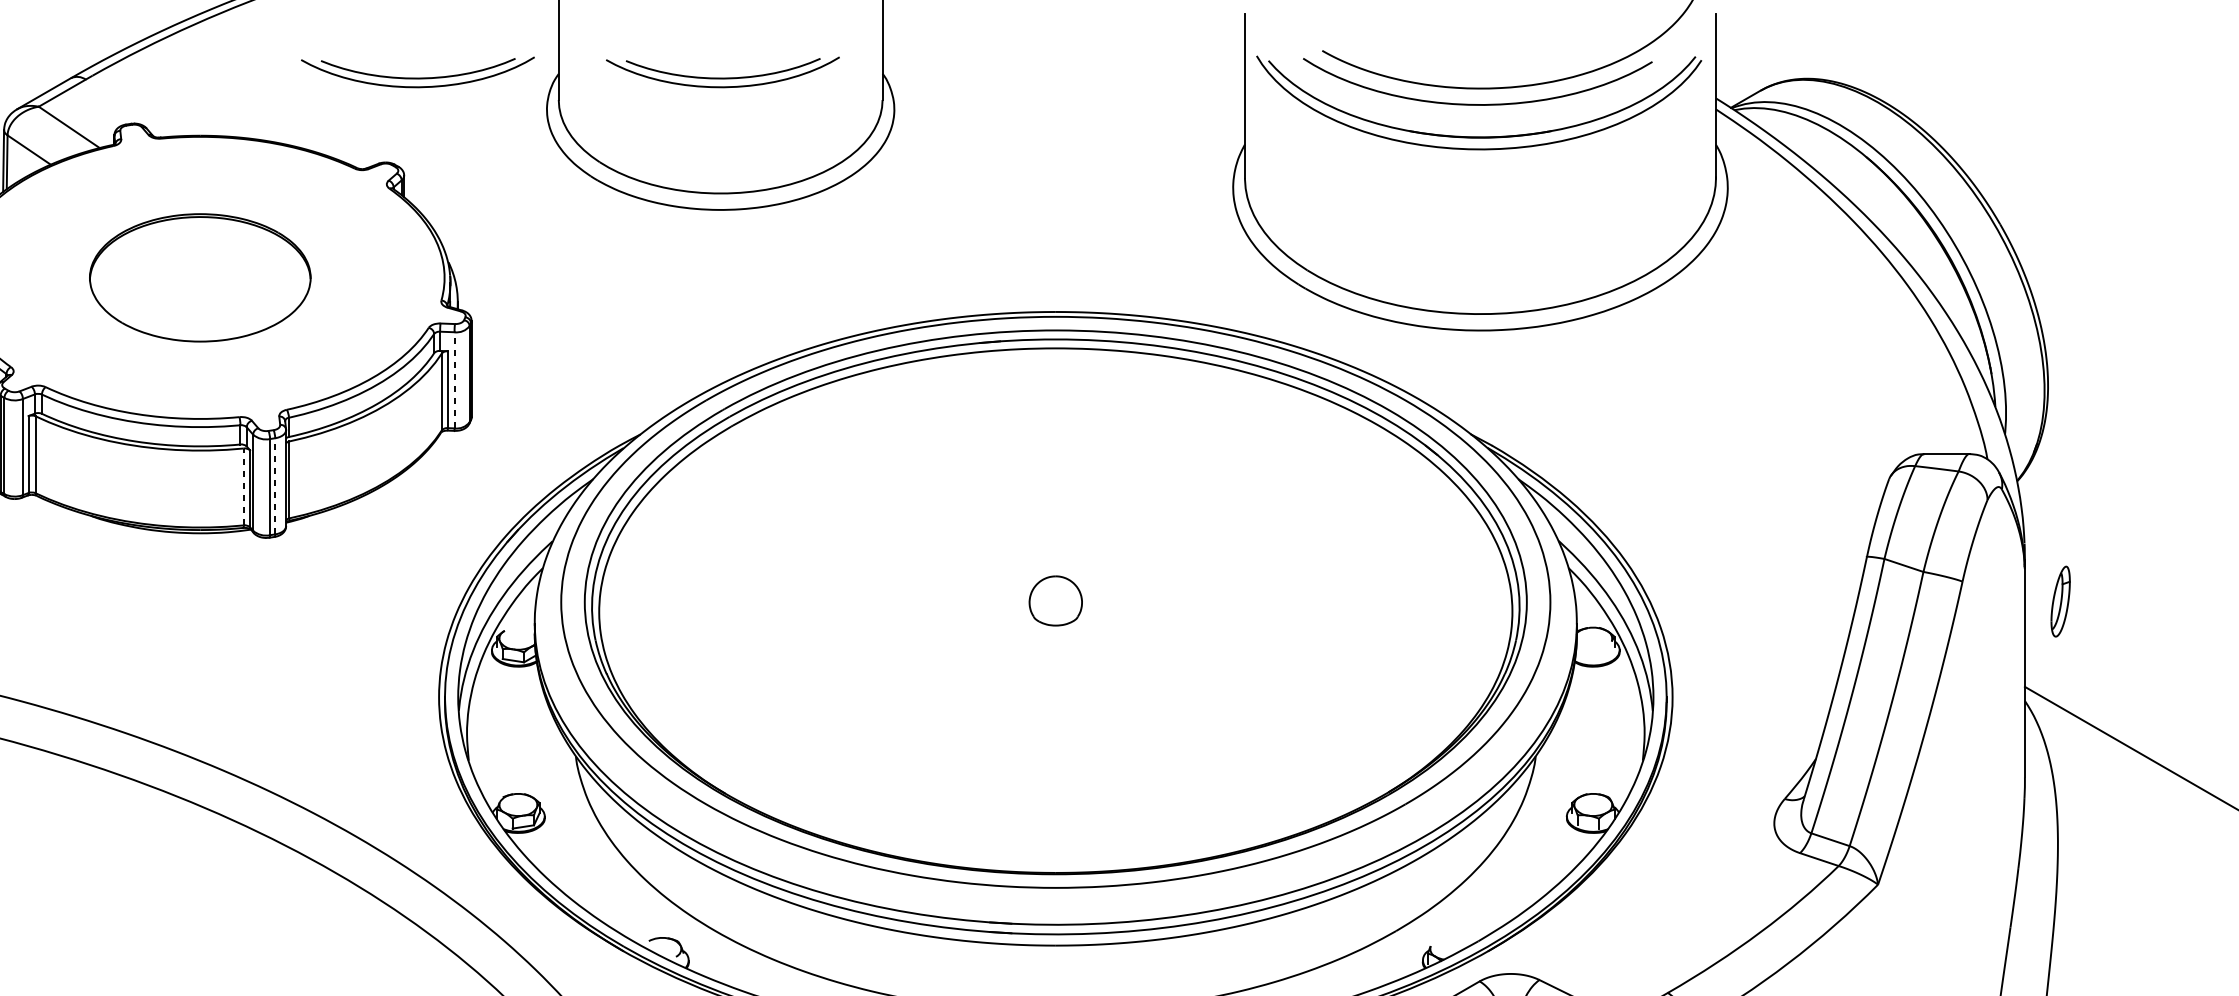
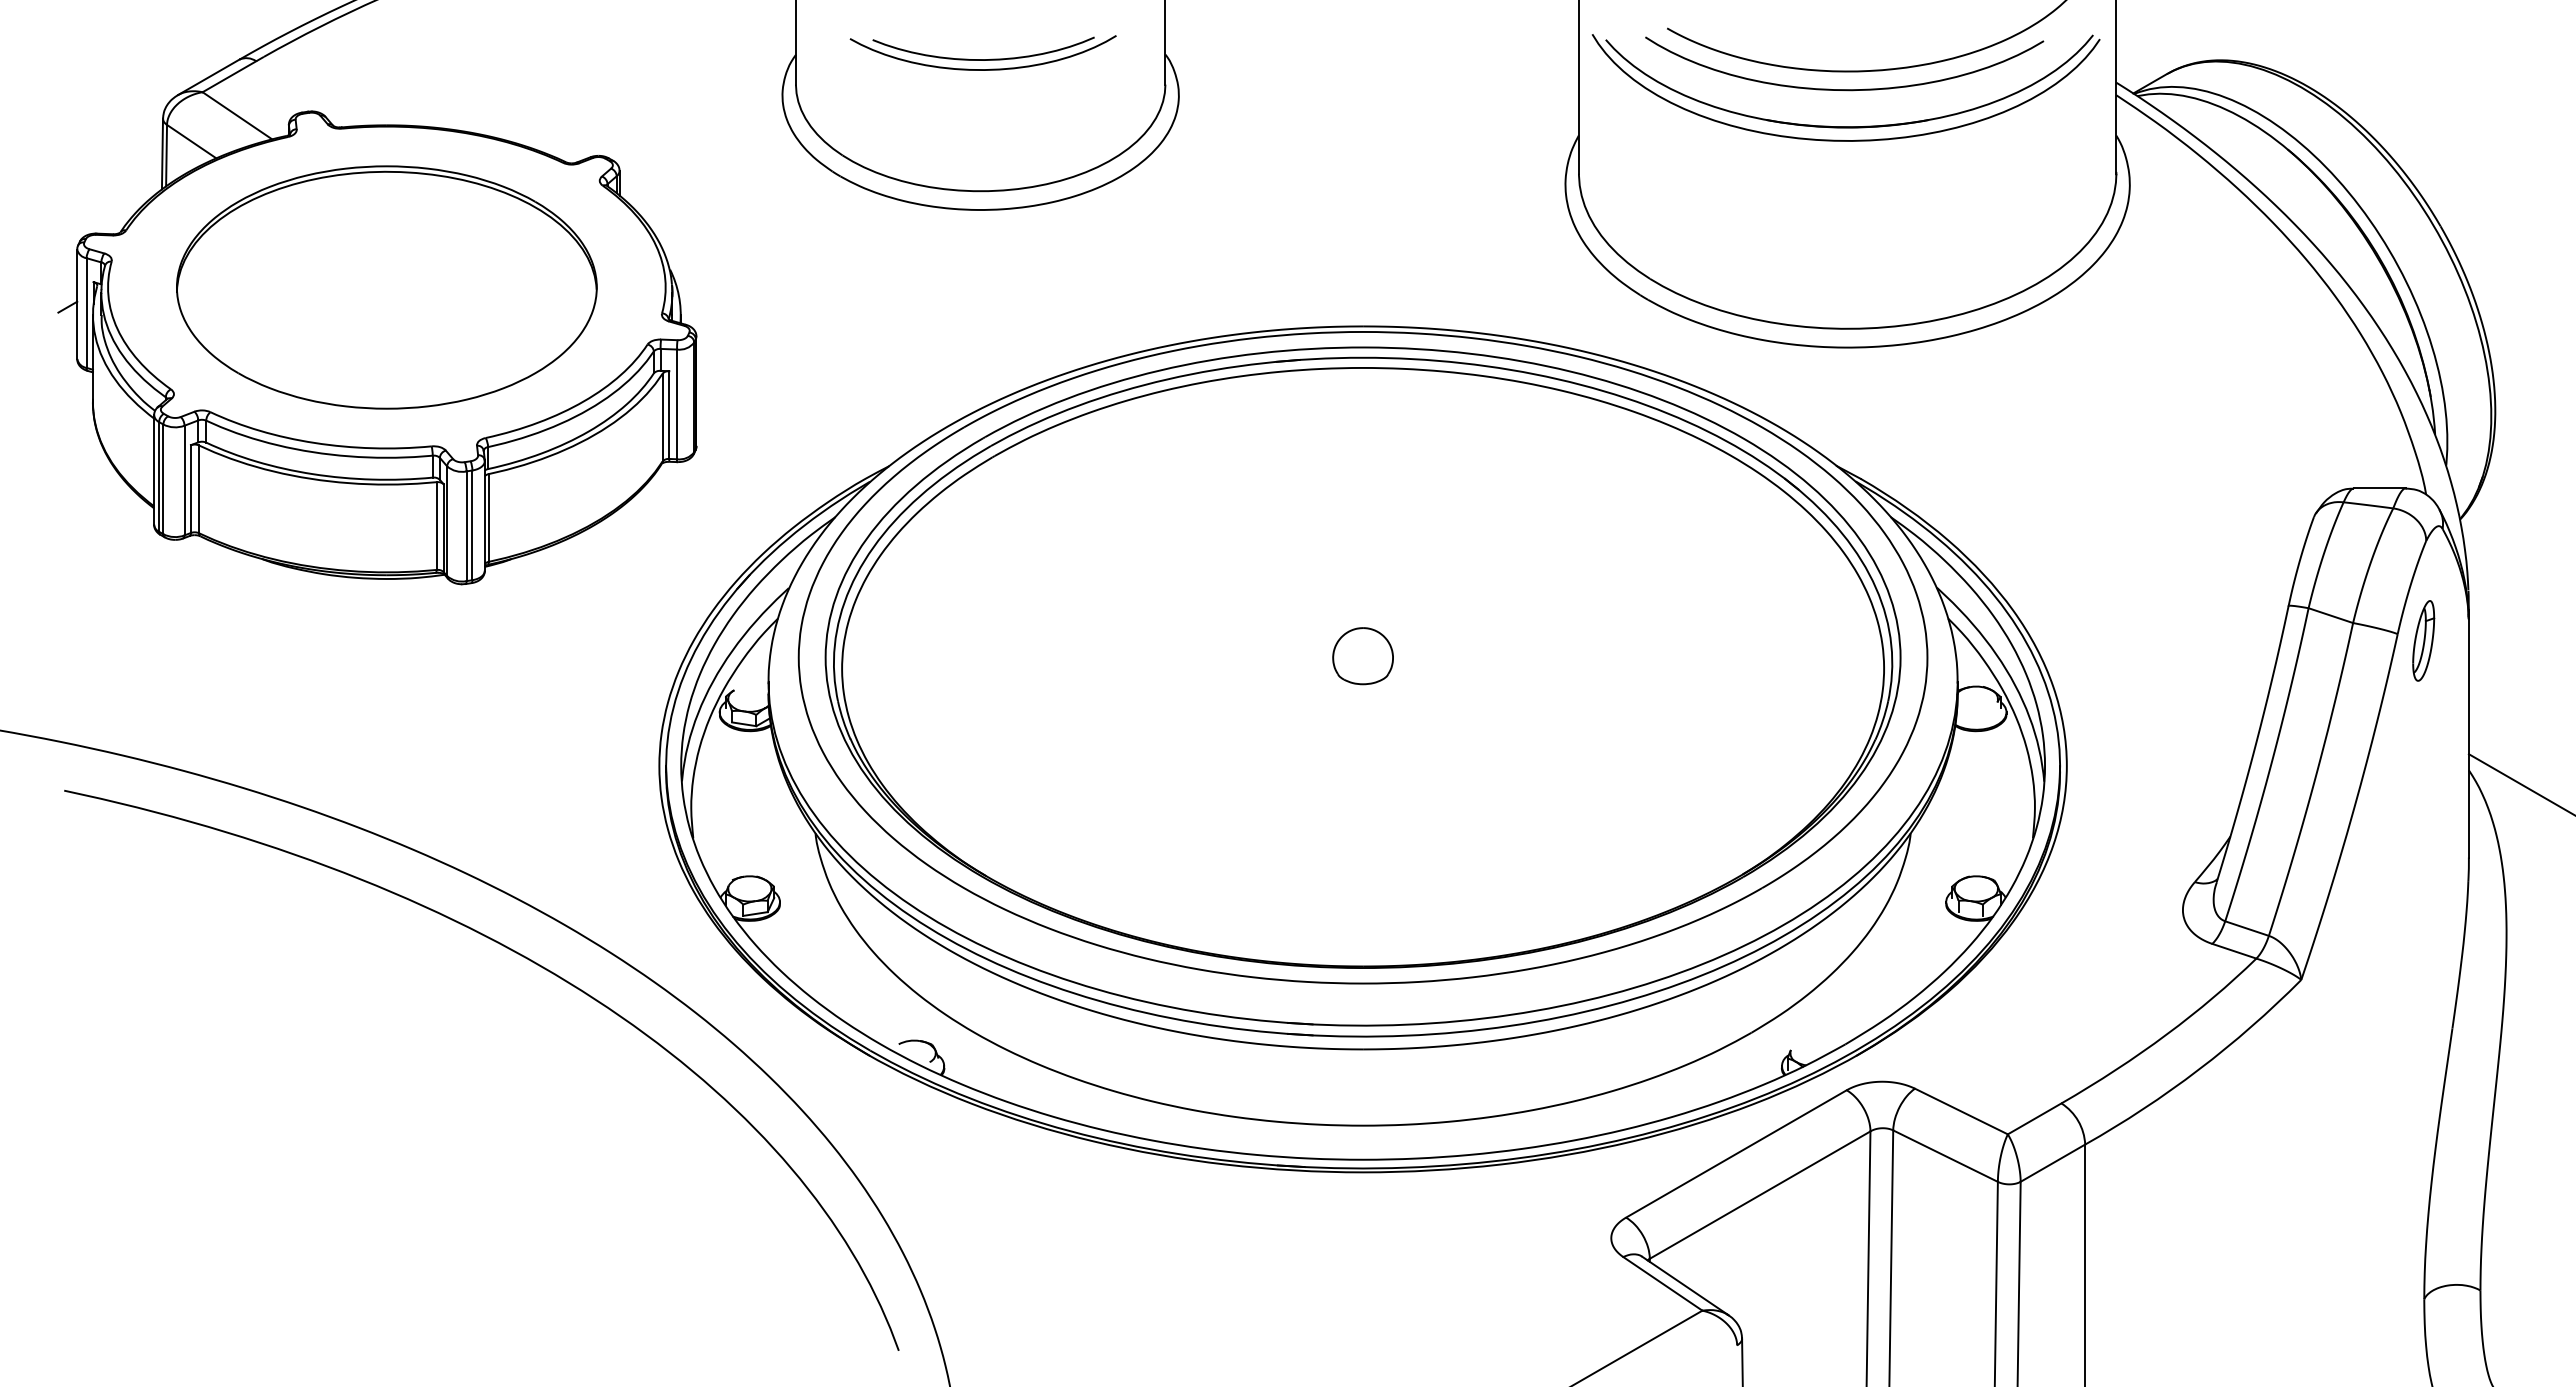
part: (417, 78) -> (634, 59), removed
part: (199, 277) -> (386, 287), size x1.67
line: (454, 380) -> (677, 404), dashed -> solid
line: (275, 486) -> (472, 525), dashed -> solid
line: (243, 487) -> (436, 526), dashed -> solid
part: (2060, 601) -> (2423, 640), moved

